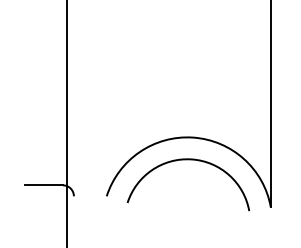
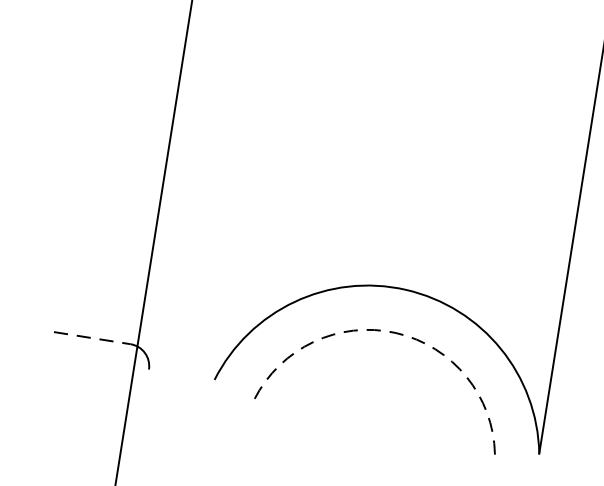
arc: (191, 159) -> (395, 333), solid -> dashed
line: (44, 185) -> (93, 338), solid -> dashed

